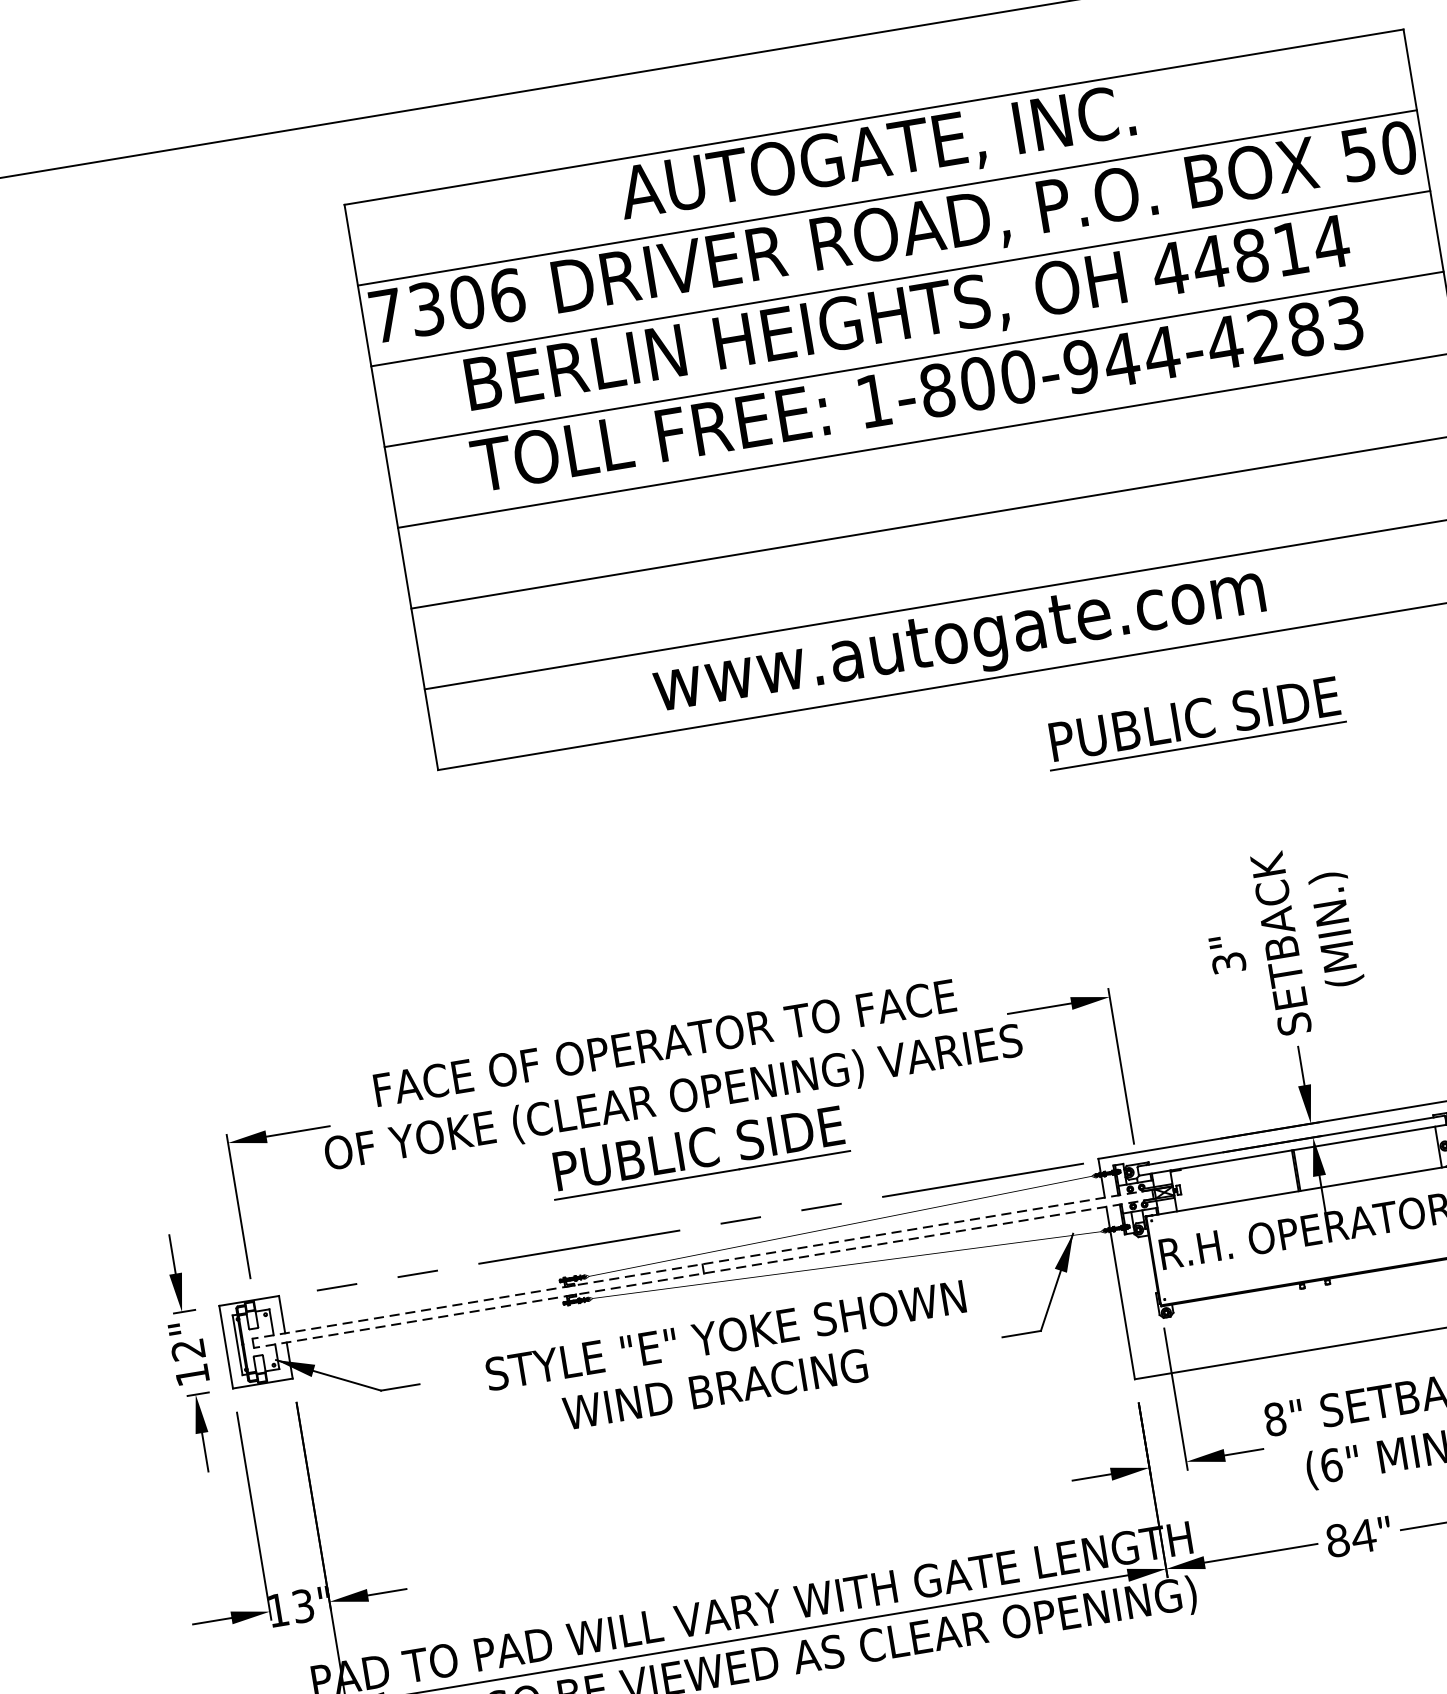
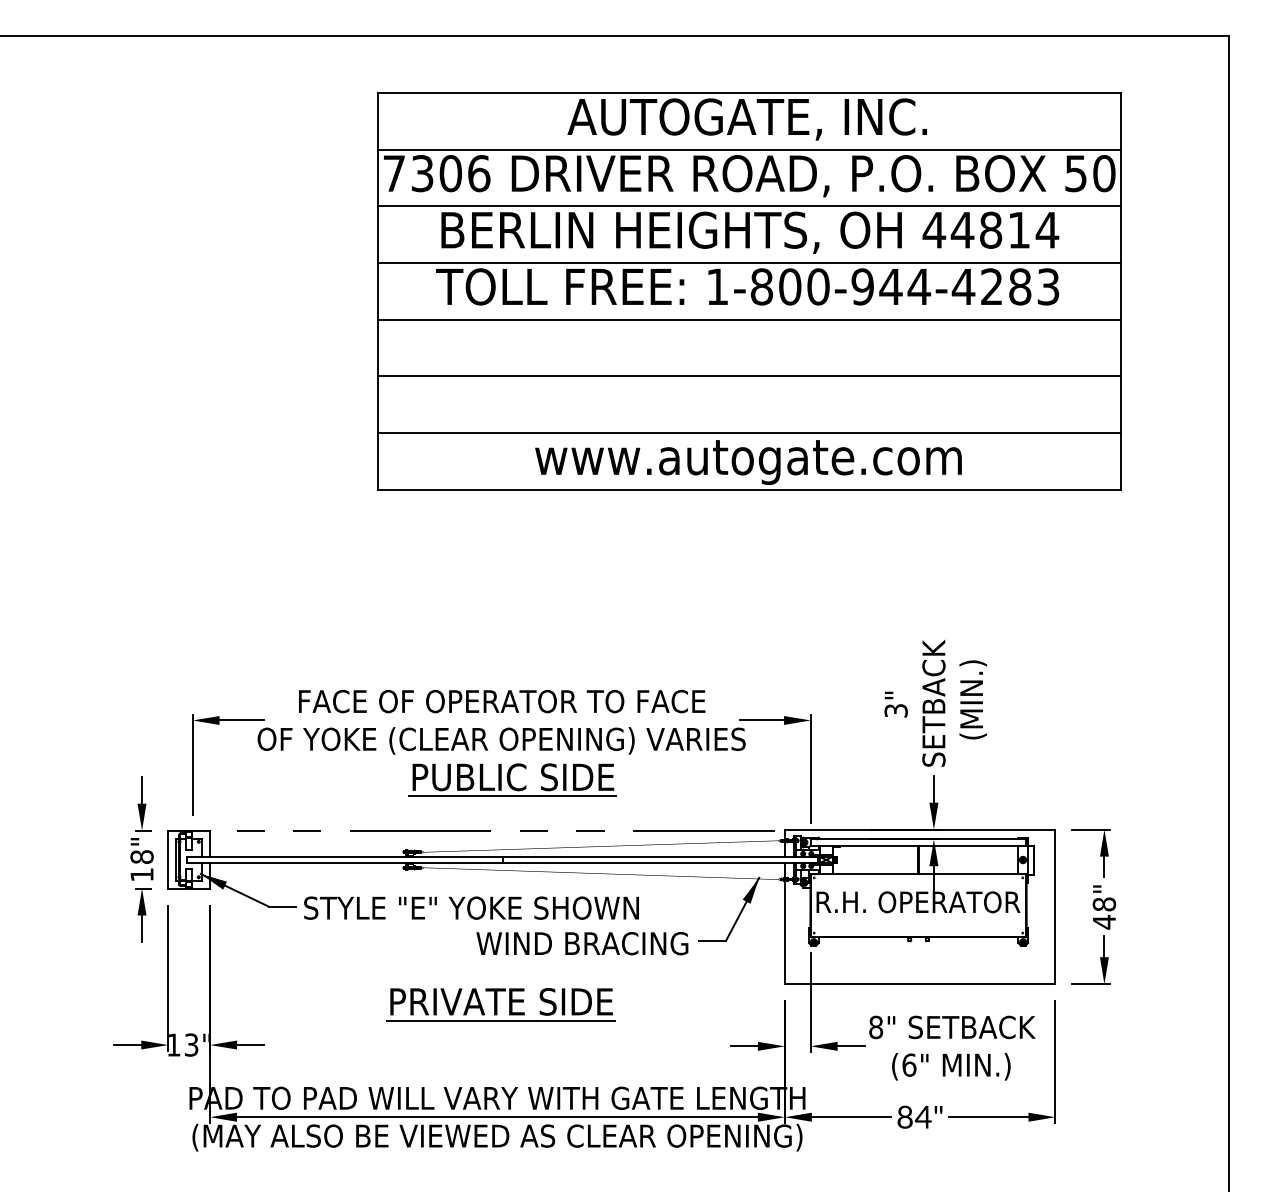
part: (1194, 722) -> (899, 542), removed
line: (702, 1263) -> (502, 856), dashed -> solid
line: (703, 1273) -> (502, 863), dashed -> solid
text: (725, 1334) -> (471, 907), moved
text: (187, 1349) -> (141, 856), 12" -> 18"
text: (715, 1389) -> (582, 943), moved
part: (734, 1475) -> (500, 1004), added

